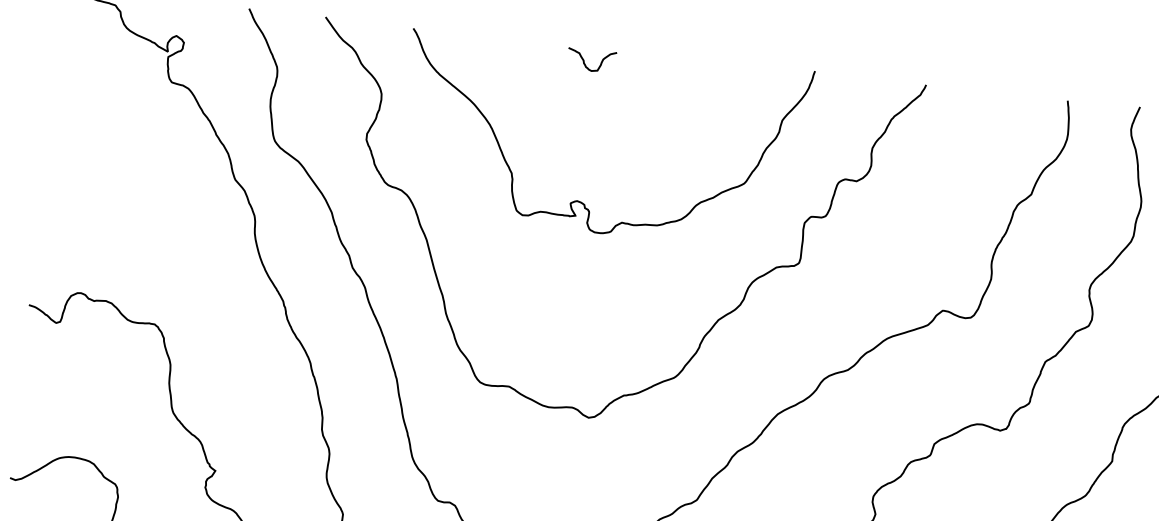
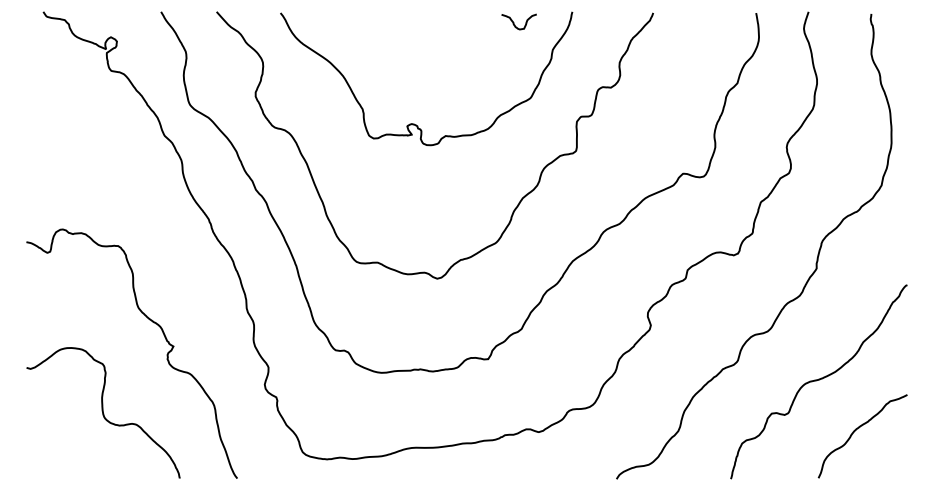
curve: (585, 60) -> (514, 22), moved

